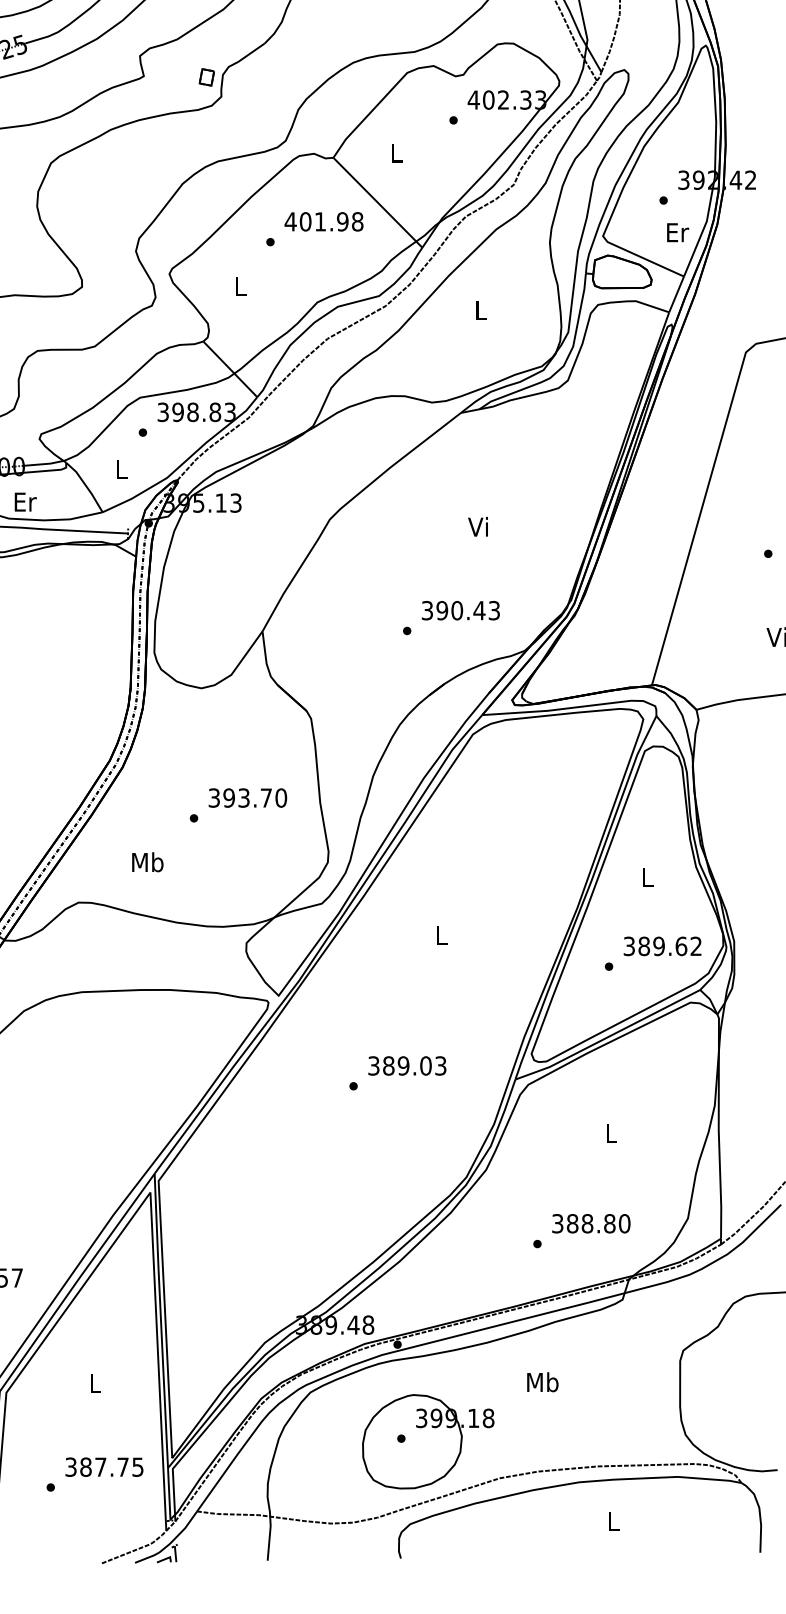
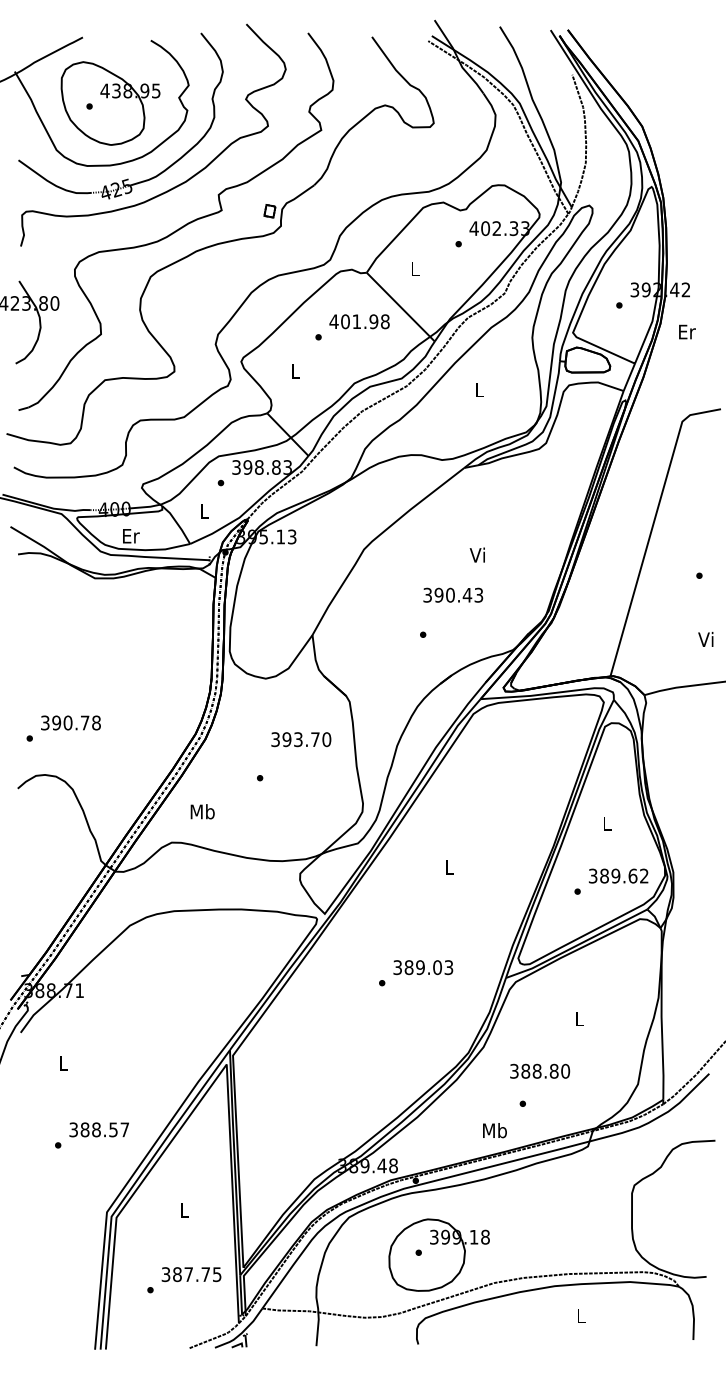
text: (678, 231) -> (687, 331), moved
text: (461, 609) -> (453, 594), moved
text: (248, 797) -> (301, 739), moved
text: (147, 861) -> (202, 811), moved
text: (591, 1222) -> (540, 1070), moved
text: (542, 1382) -> (494, 1130), moved

